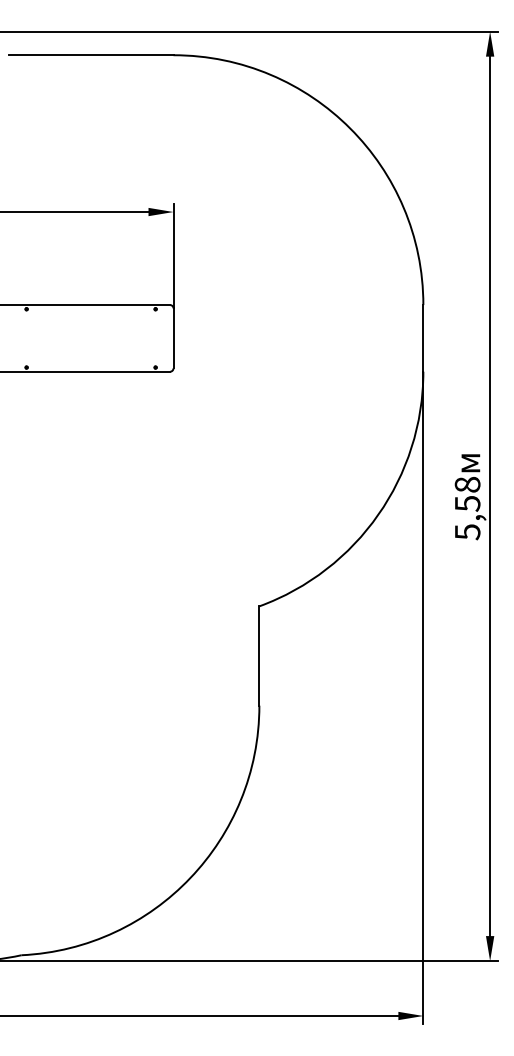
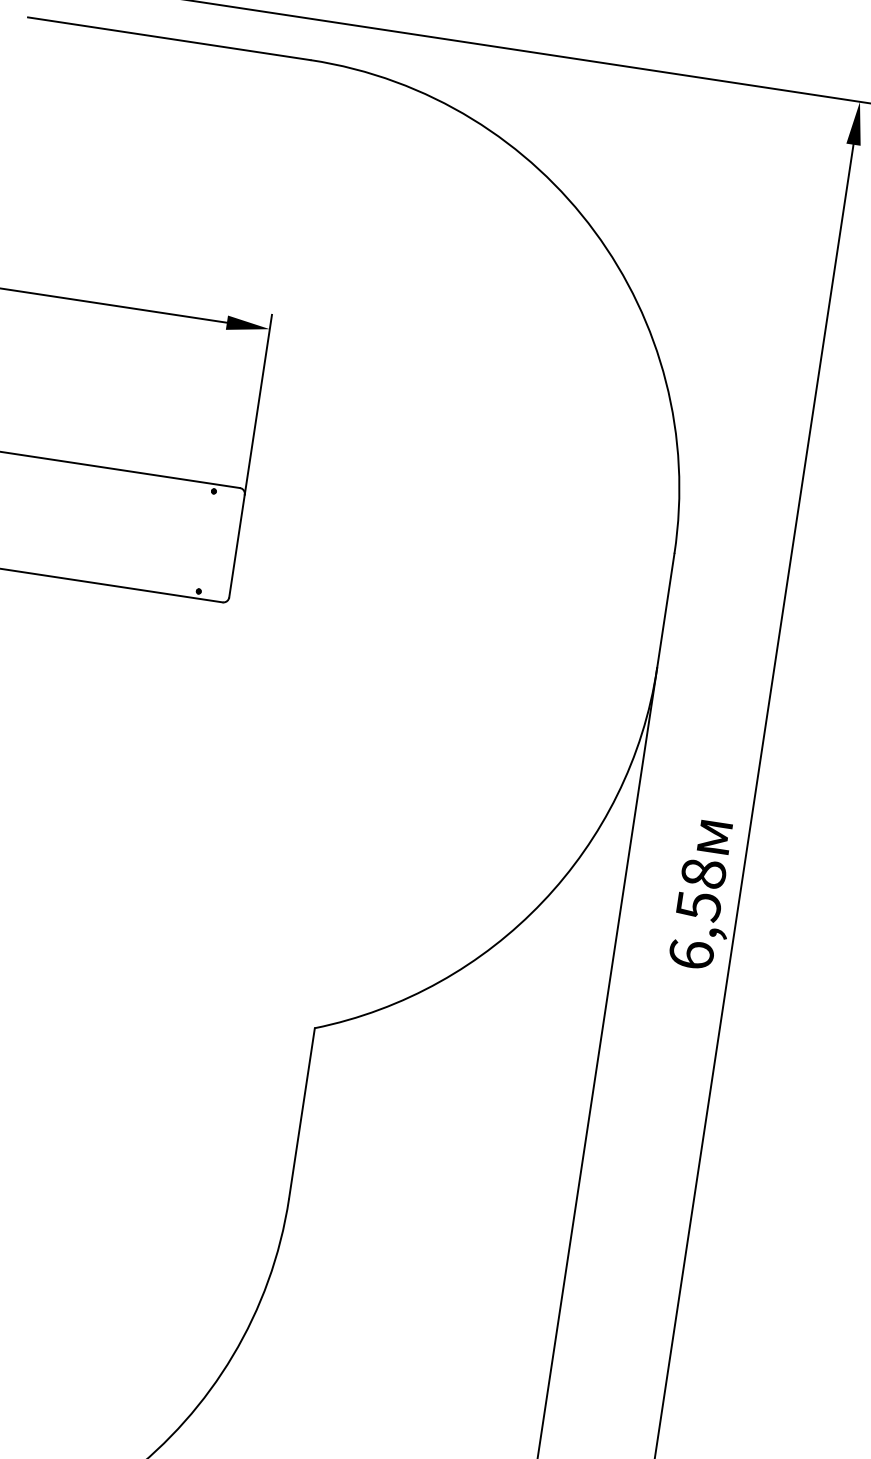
text: (467, 532) -> (691, 955), 5,58 -> 6,58

